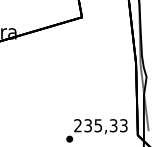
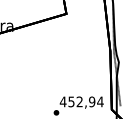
text: (100, 125) -> (81, 101), 235,33 -> 452,94

